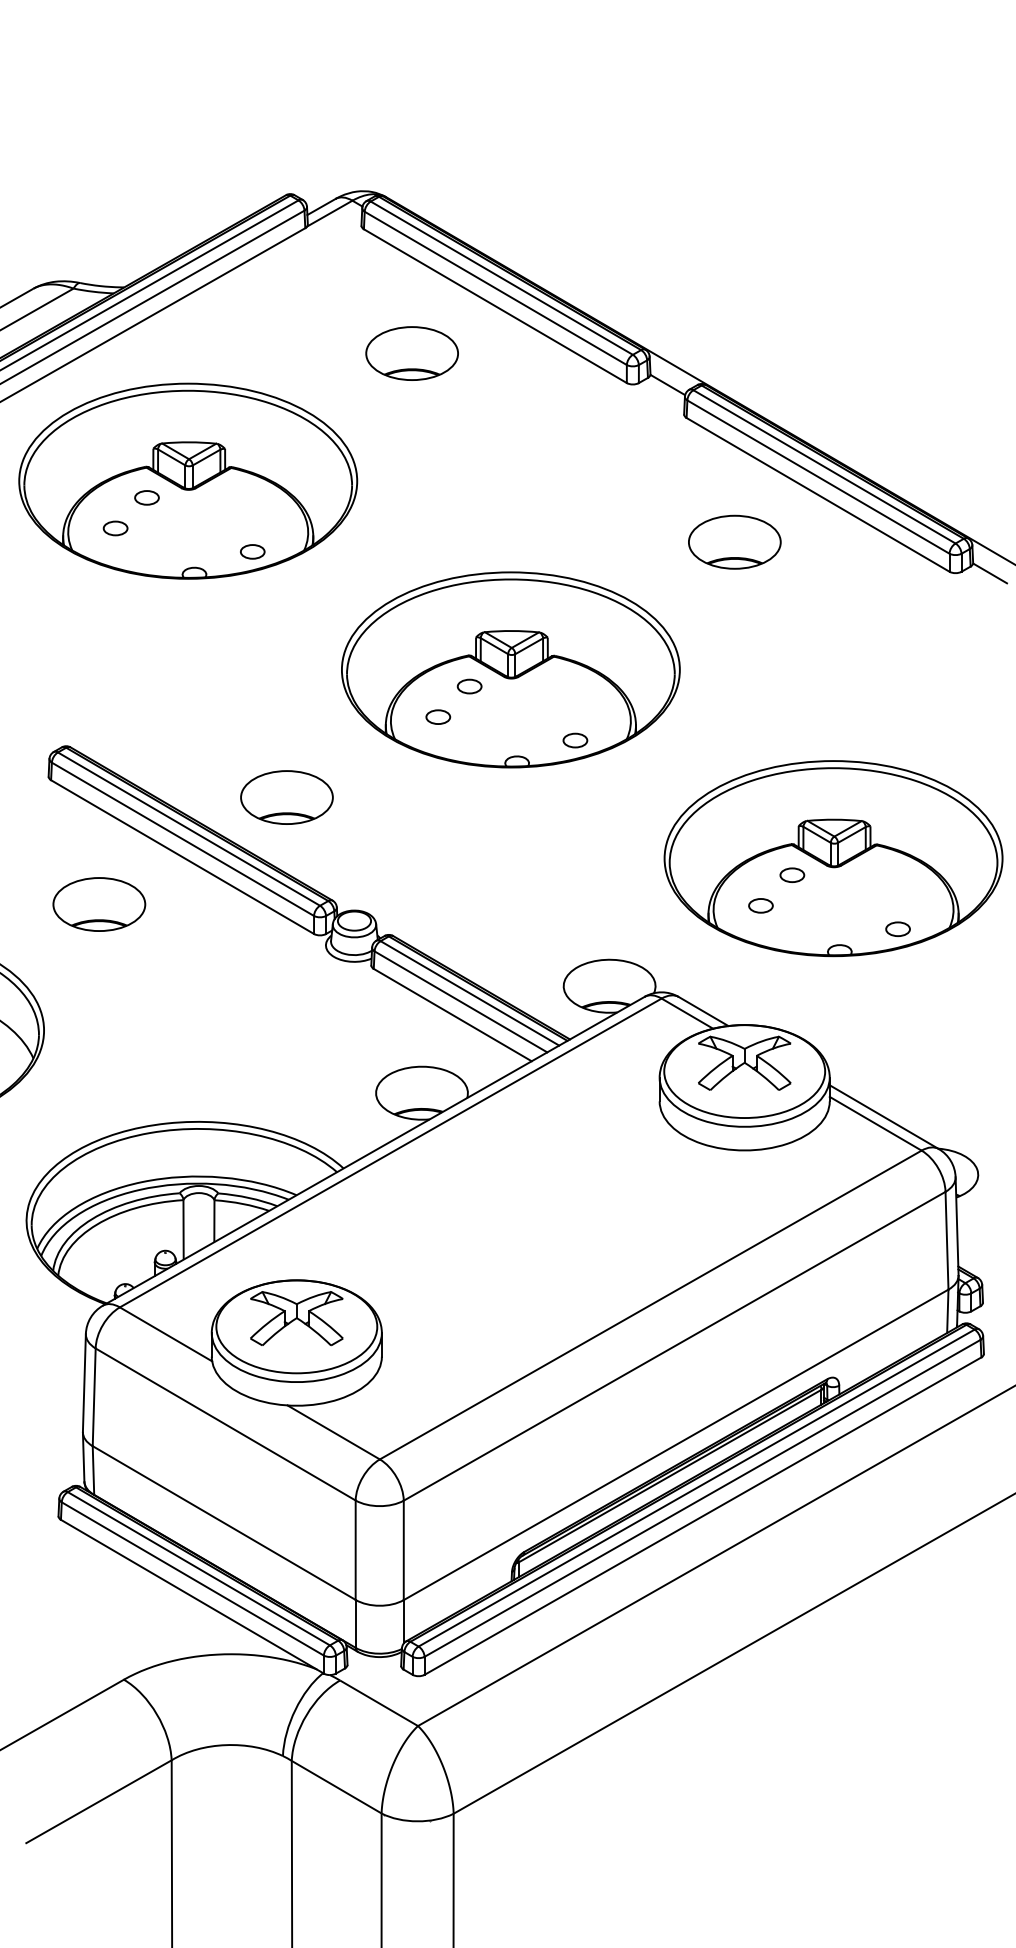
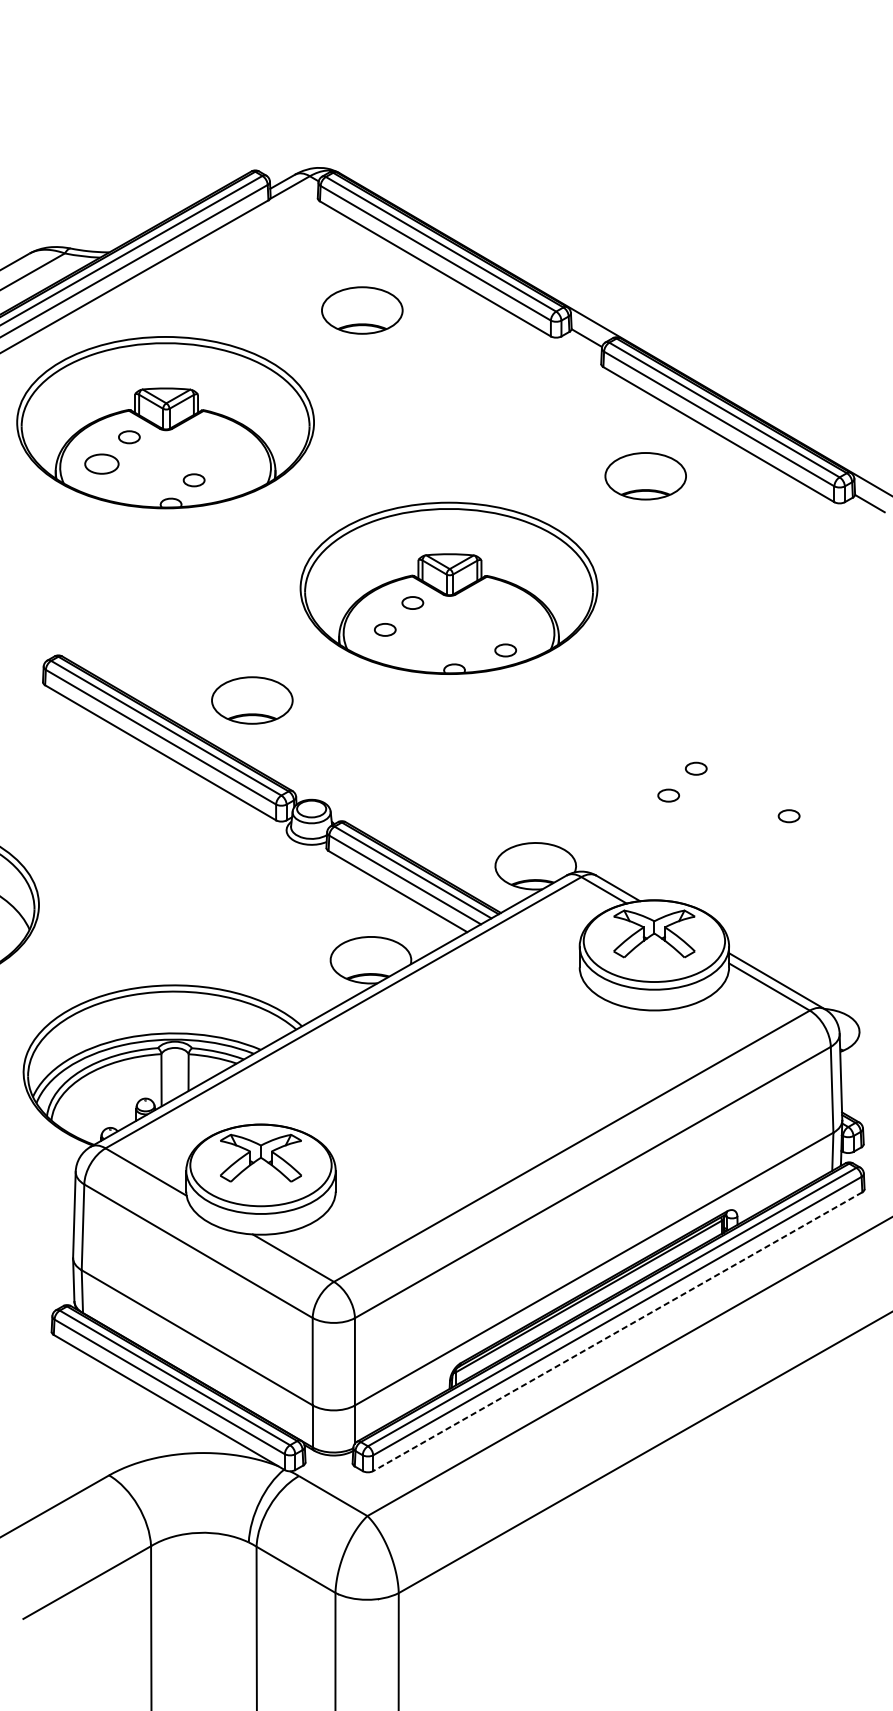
part: (115, 528) -> (101, 464), size x1.6
part: (252, 551) -> (193, 479), moved
part: (833, 858) -> (732, 754), removed
part: (99, 904) -> (87, 794), removed
line: (702, 1516) -> (617, 1332), solid -> dashed

